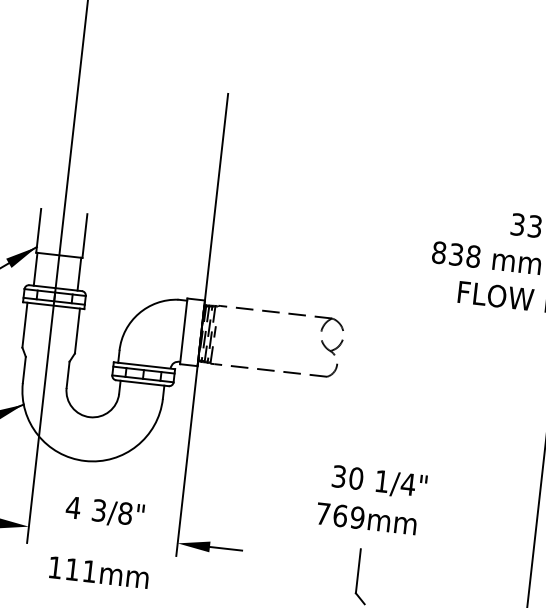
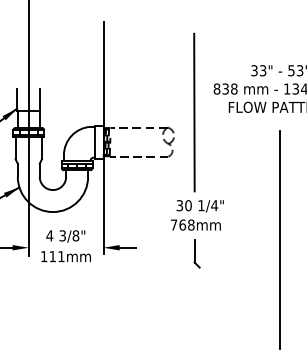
line: (389, 294) -> (194, 112), added
text: (358, 516) -> (191, 224), 769mm -> 768mm
text: (97, 572) -> (65, 256), moved

